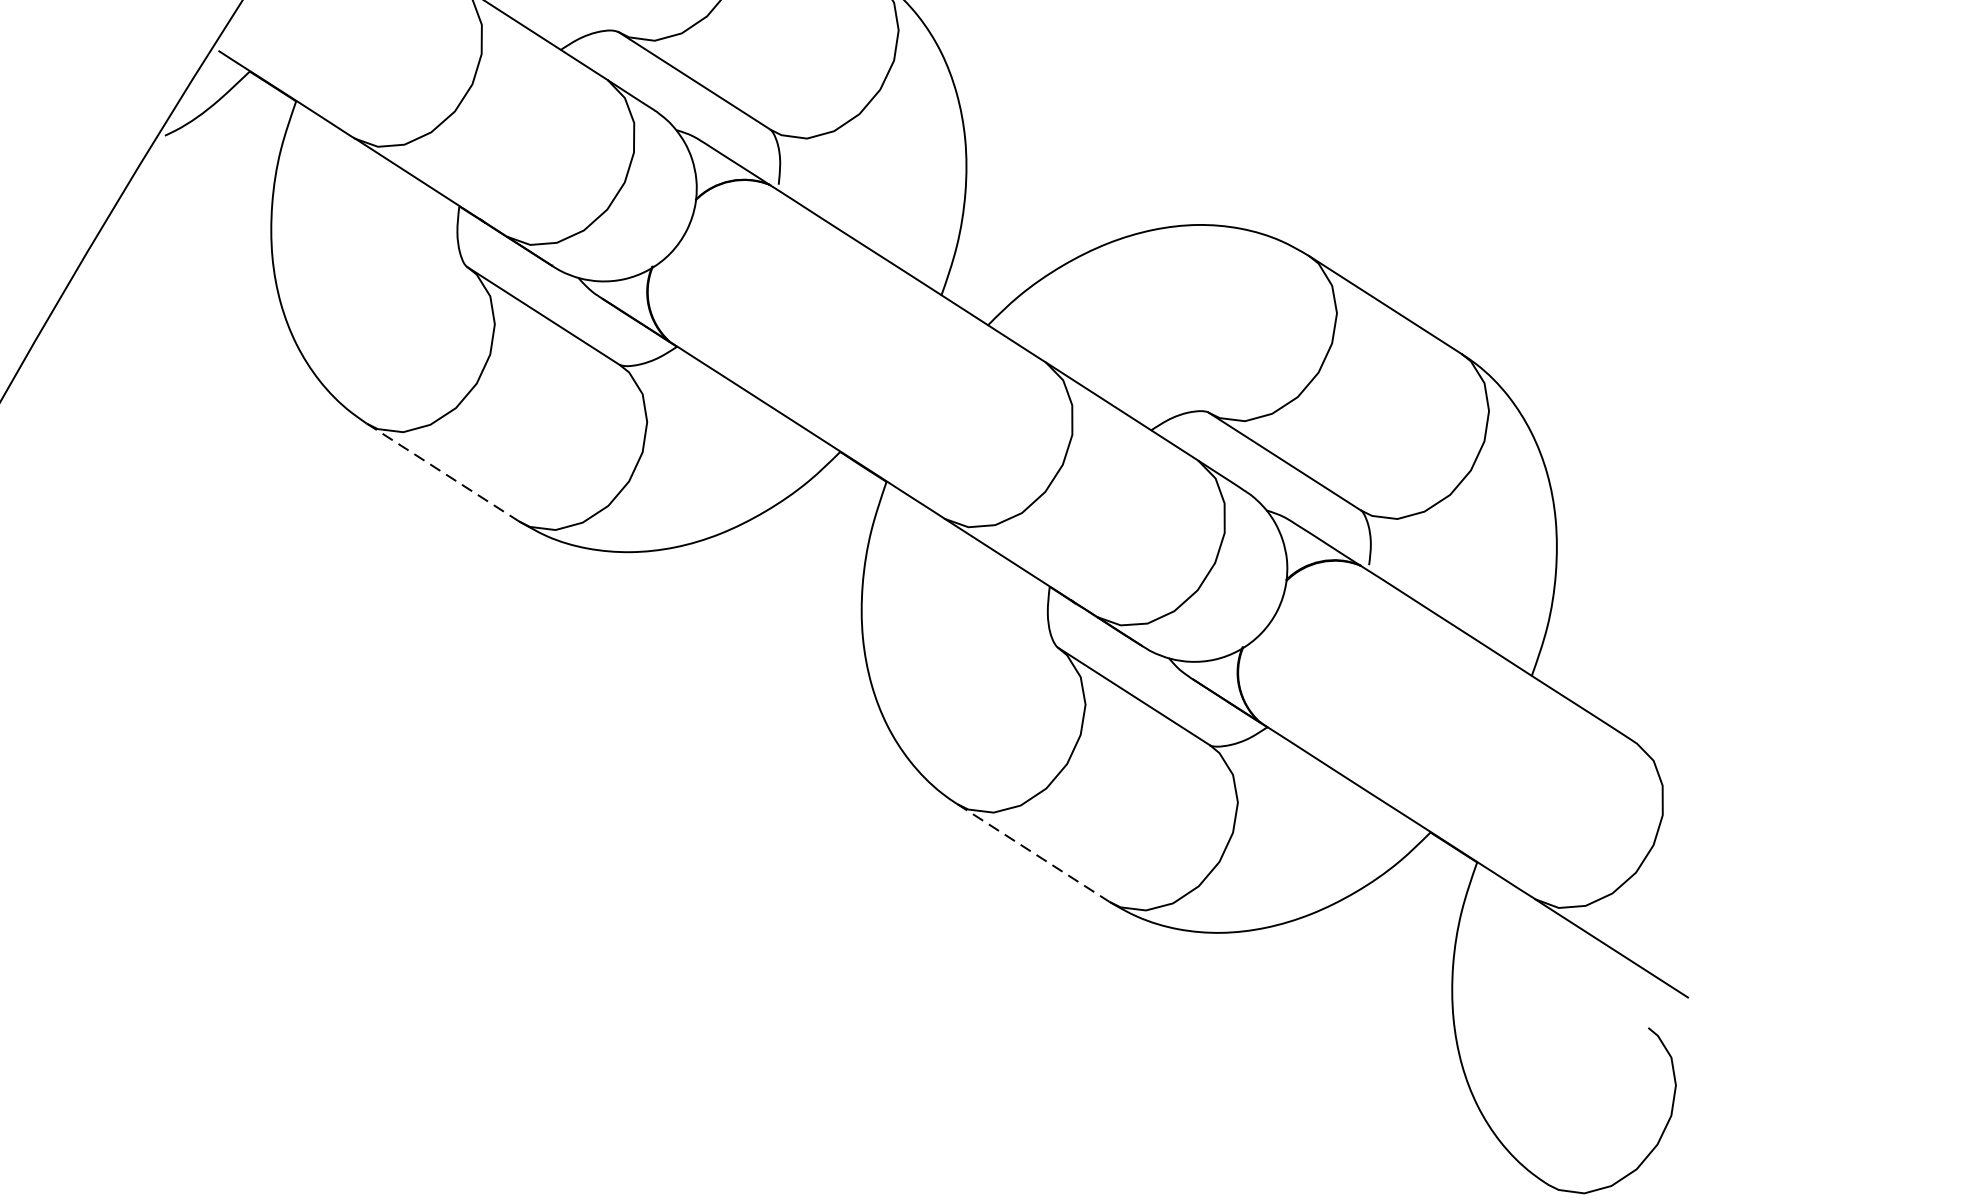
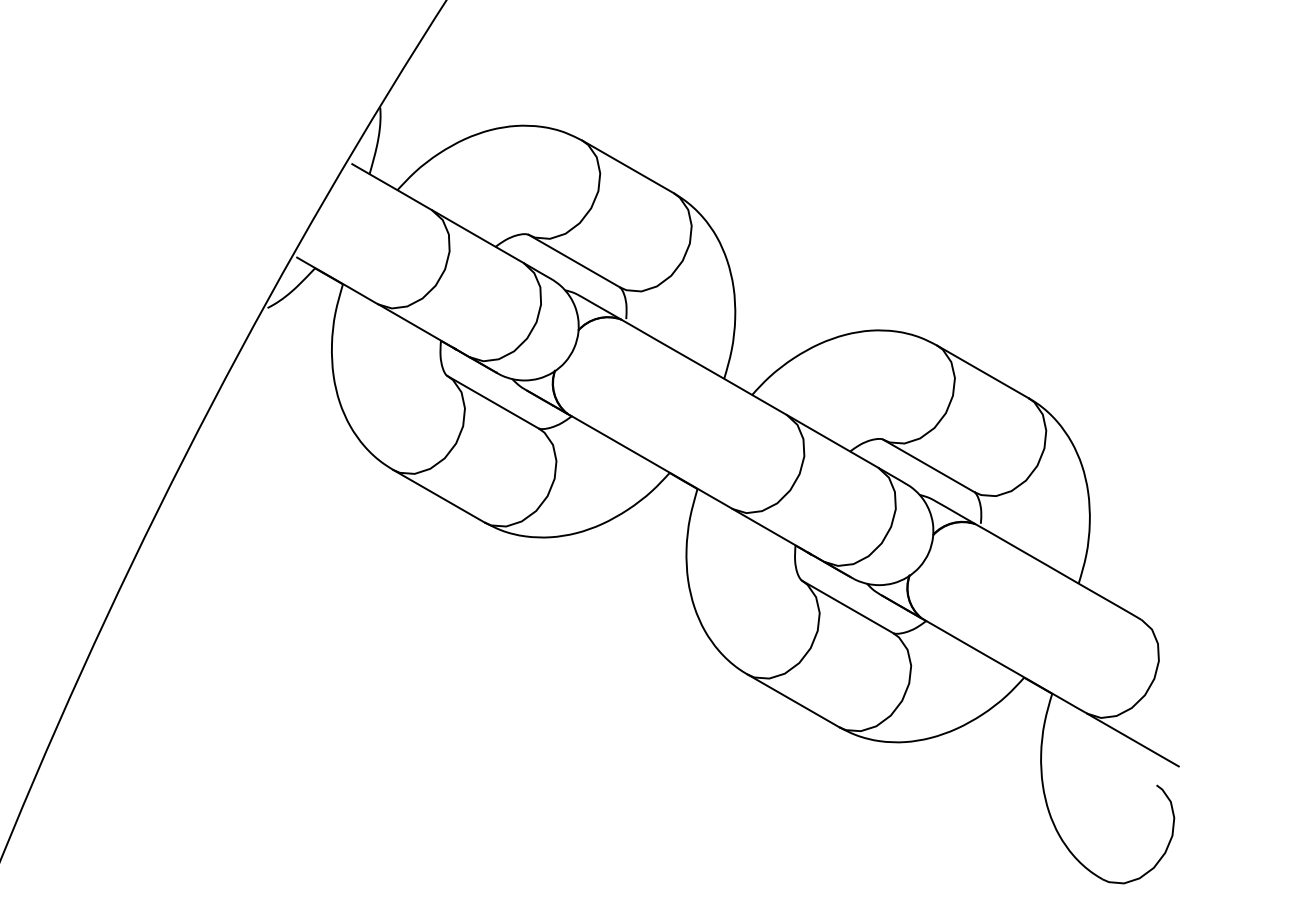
line: (442, 472) -> (438, 496), dashed -> solid
line: (1033, 852) -> (793, 700), dashed -> solid

